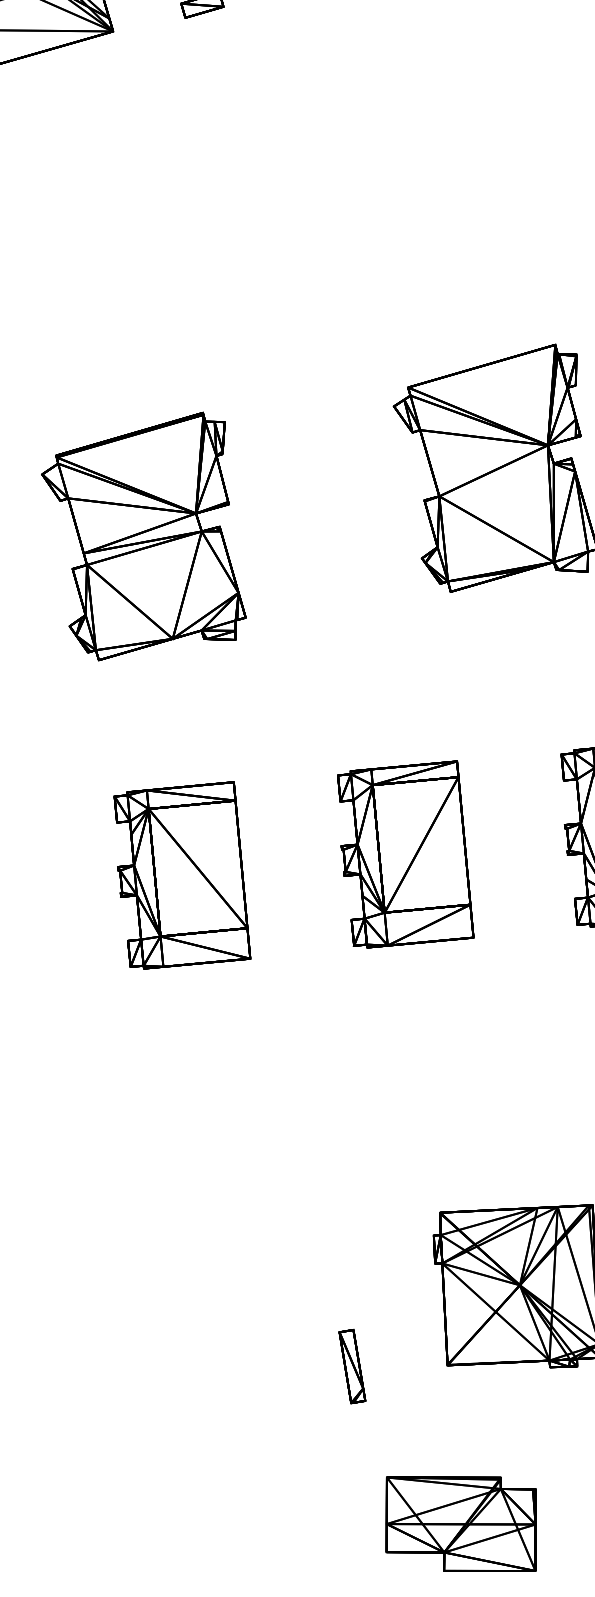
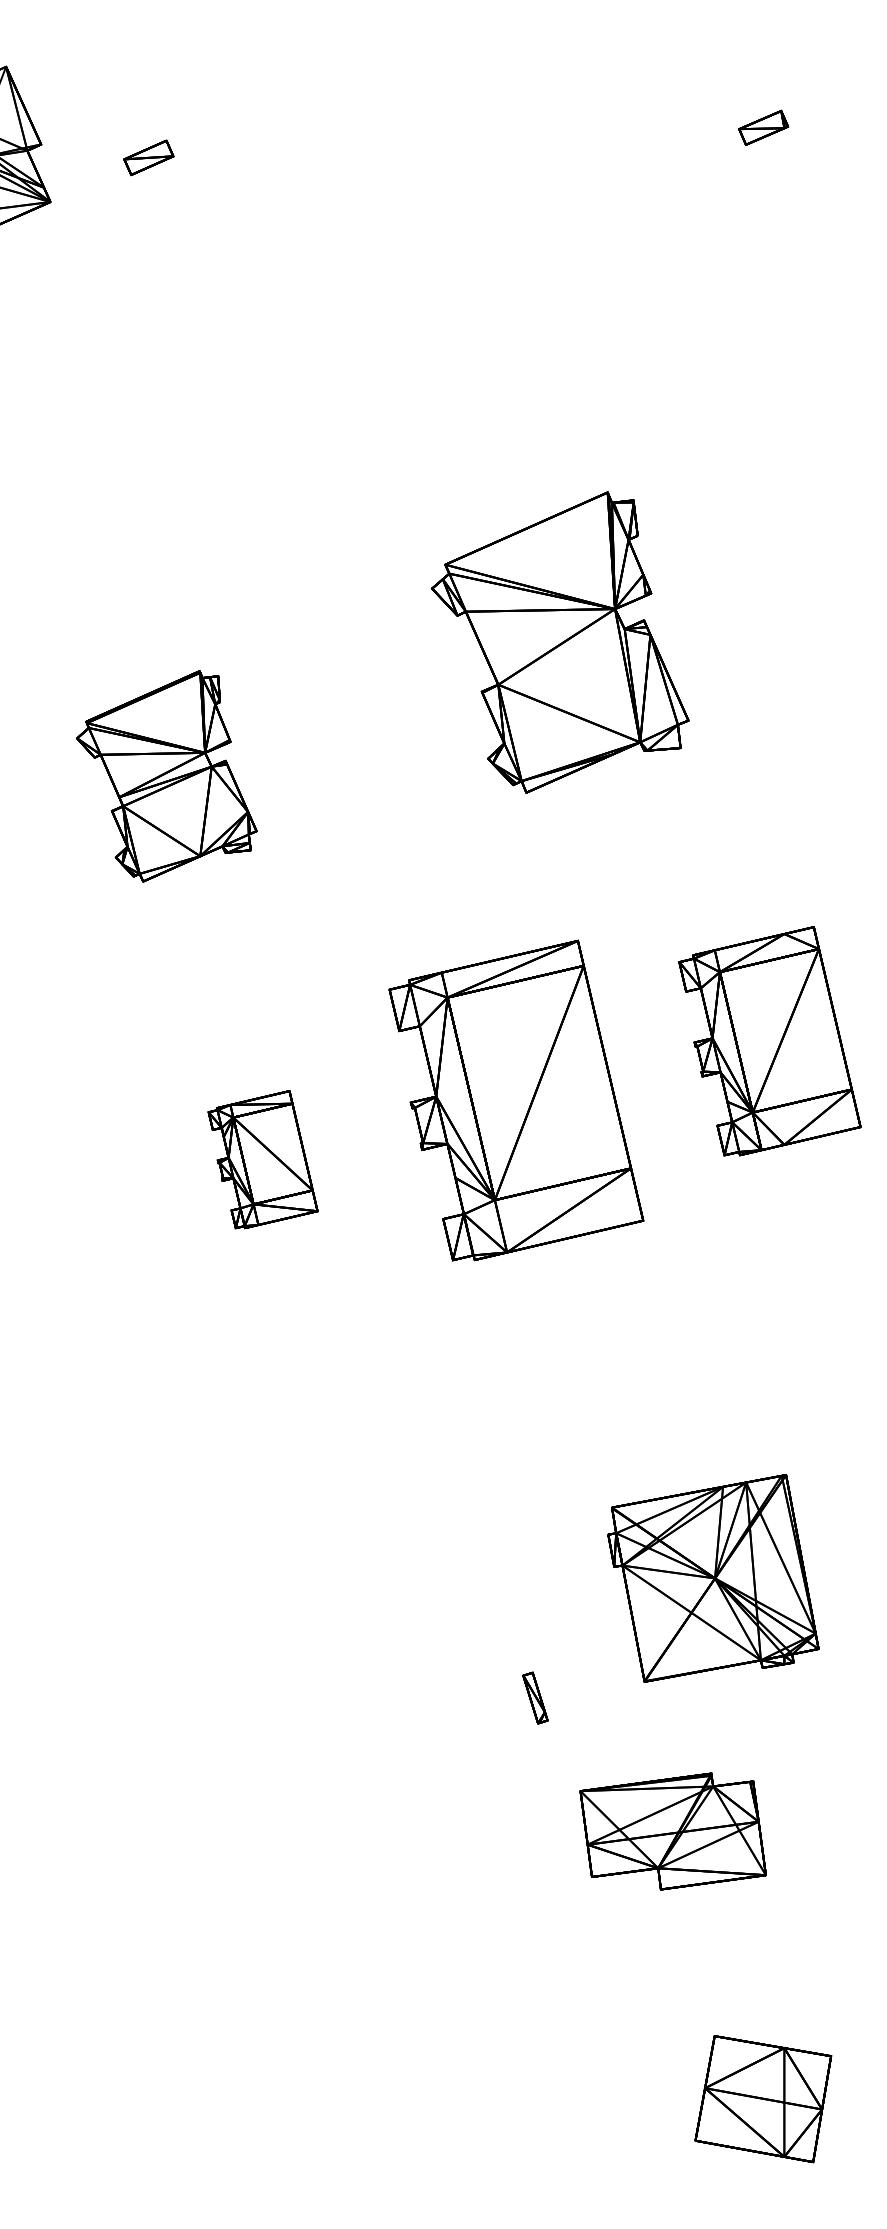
part: (145, 535) -> (166, 776), size x0.7
part: (406, 853) -> (516, 1100), size x1.4
part: (182, 874) -> (262, 1159), size x0.6
part: (352, 1365) -> (535, 1697), size x0.6
part: (460, 1522) -> (672, 1831), moved

